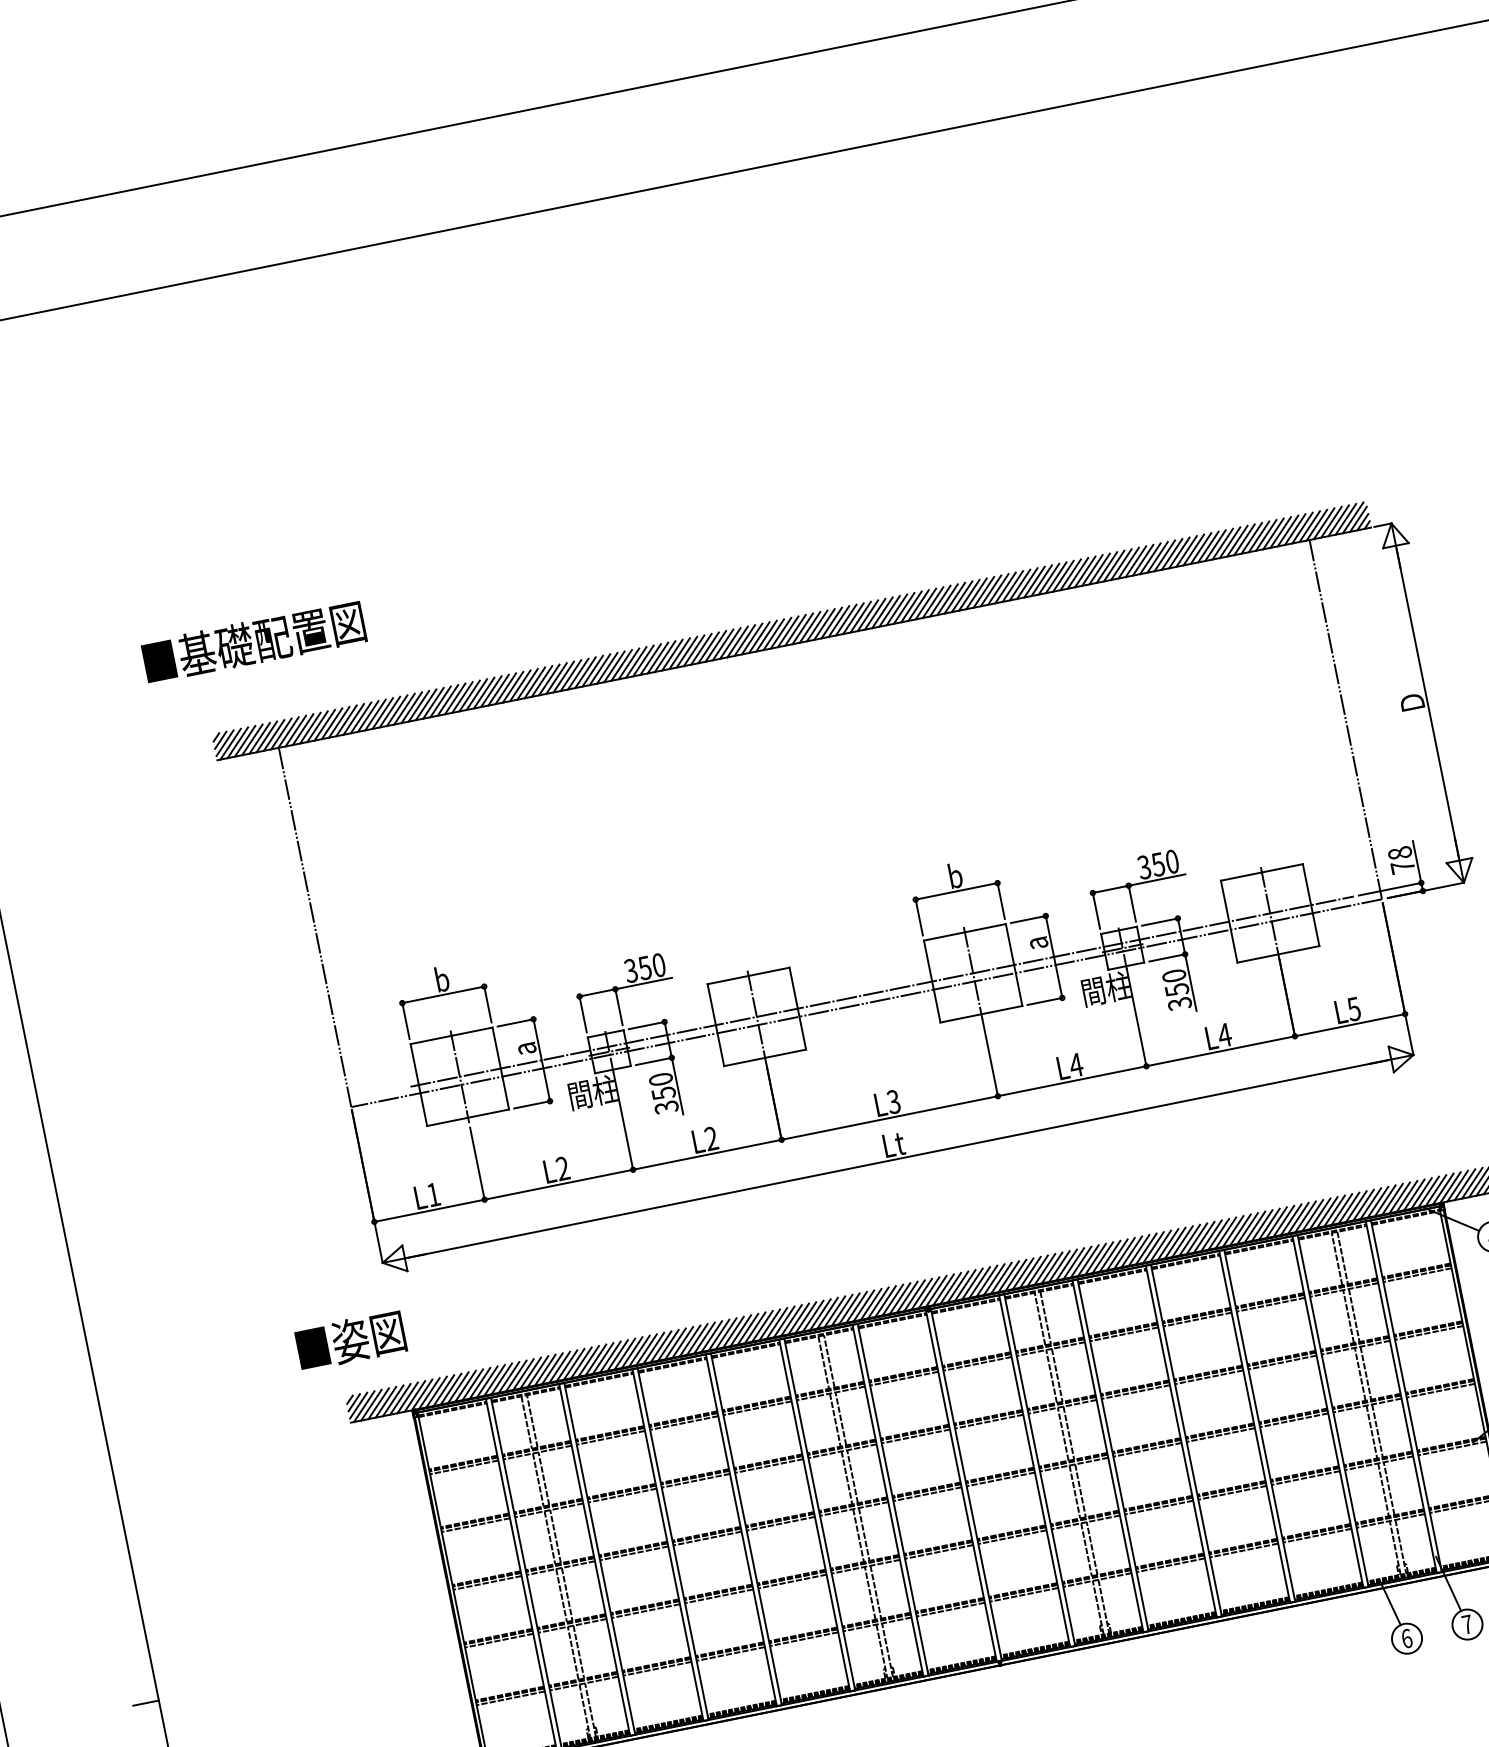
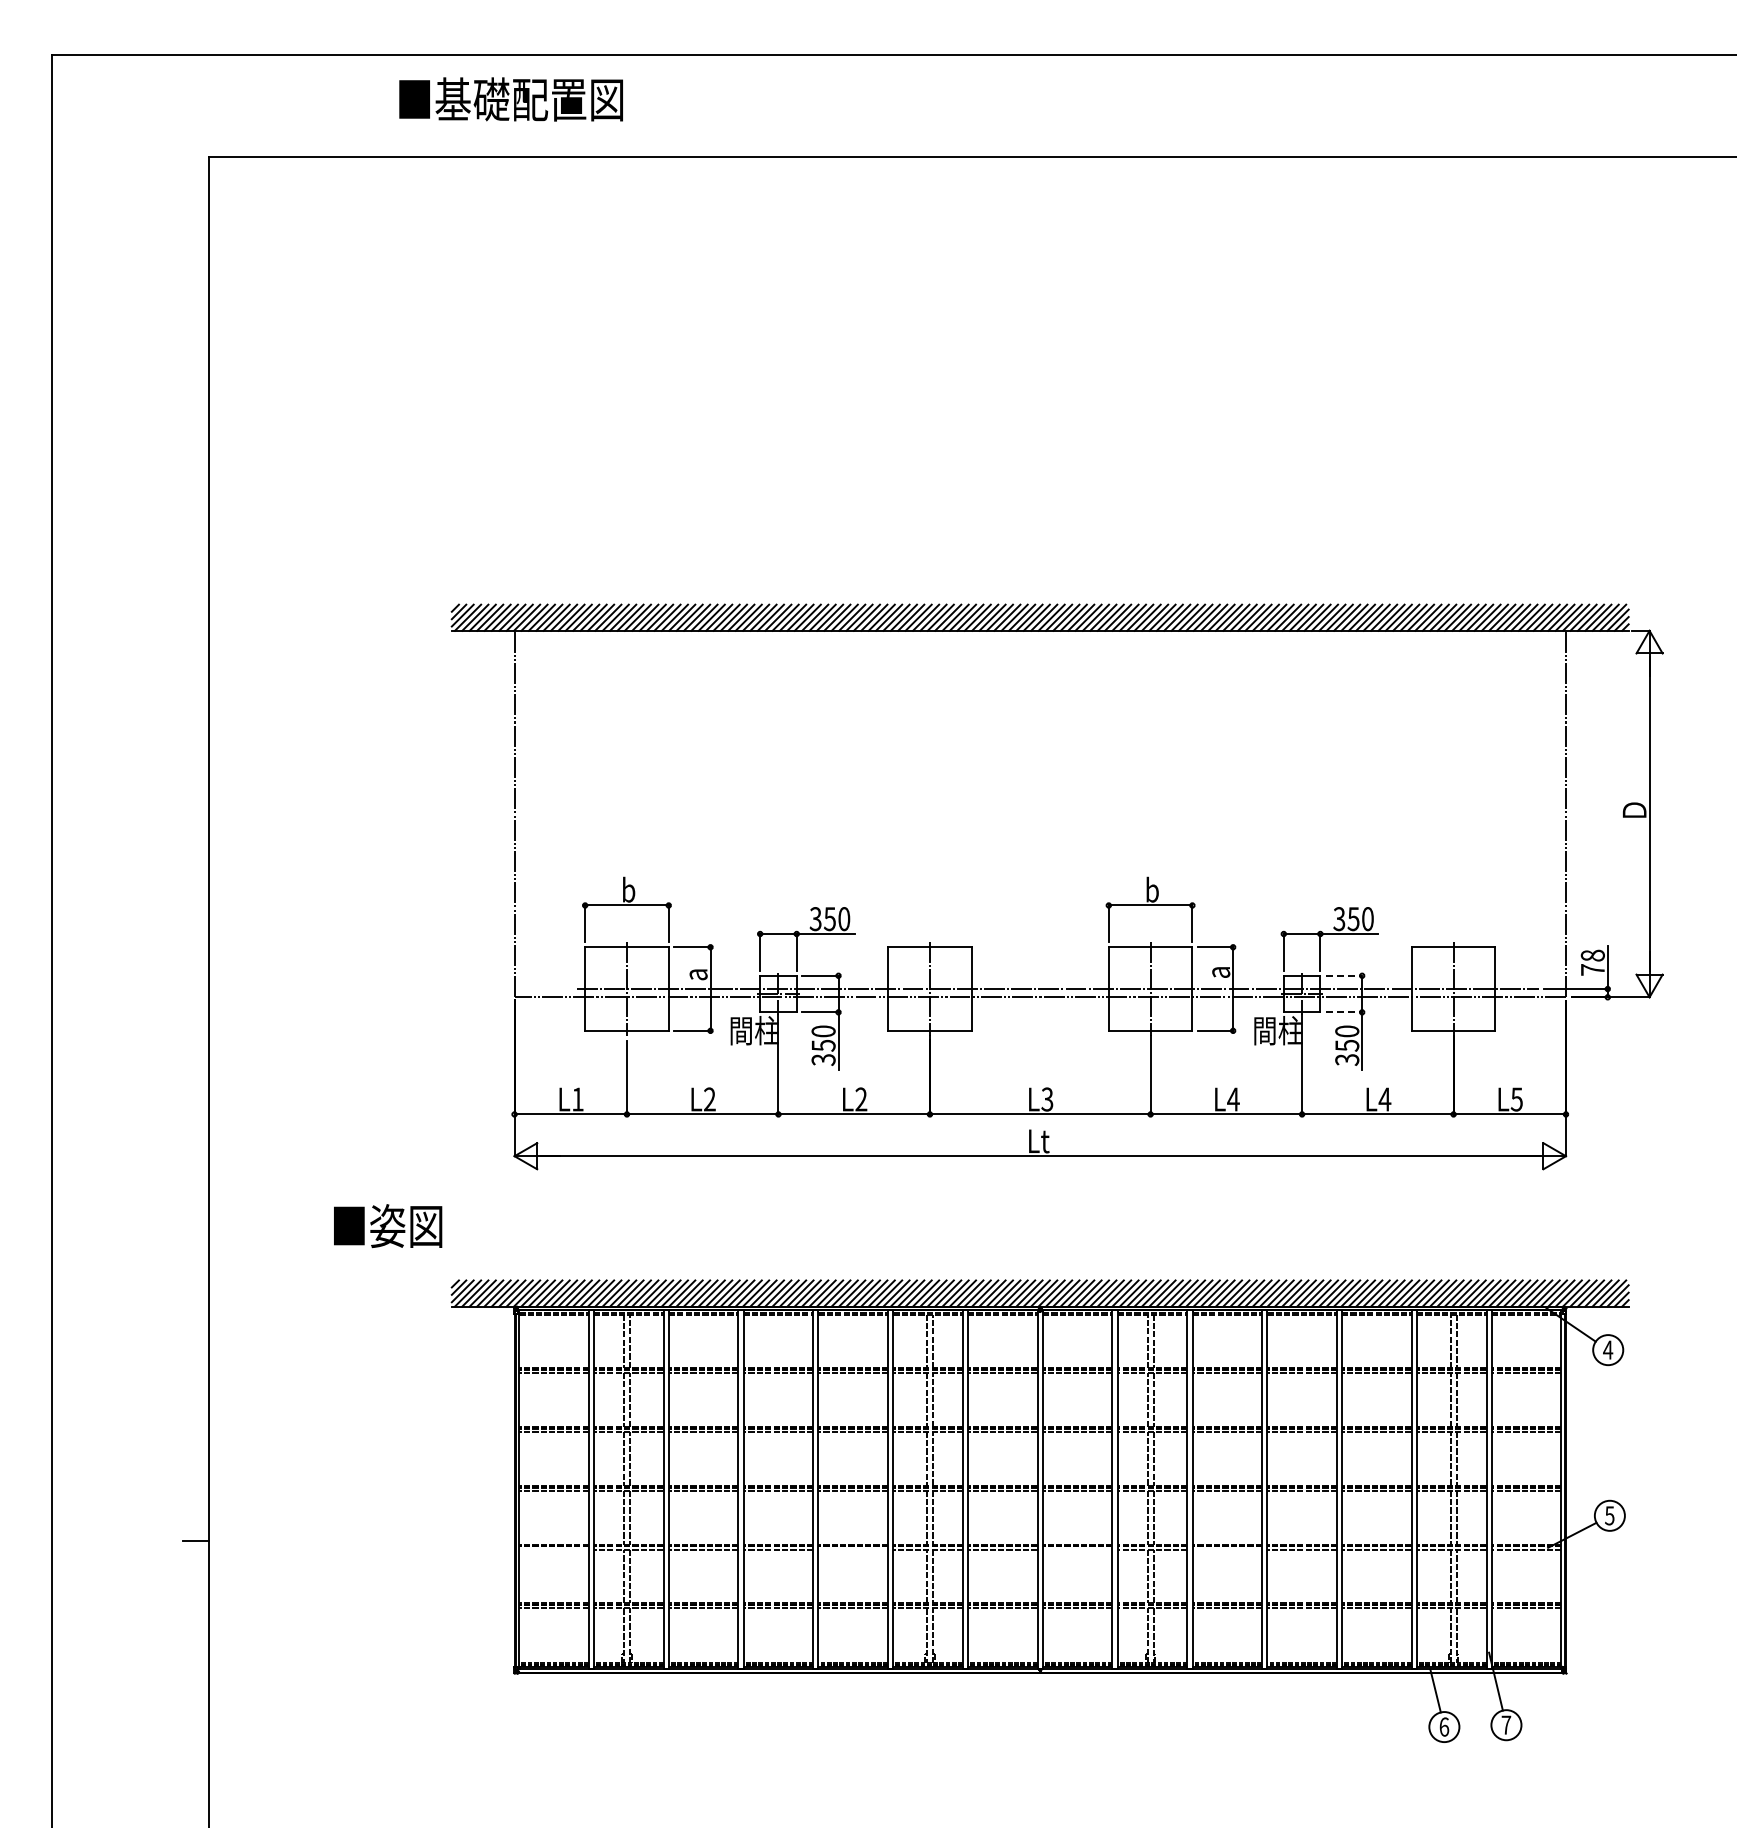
text: (253, 642) -> (510, 99), moved
line: (1160, 921) -> (1344, 975), solid -> dashed
line: (1167, 957) -> (1344, 1012), solid -> dashed
text: (351, 1340) -> (388, 1226), moved
line: (1159, 1507) -> (1227, 1549), removed
line: (1012, 1537) -> (1077, 1549), removed
line: (792, 1581) -> (853, 1549), removed
line: (498, 1640) -> (553, 1549), removed

